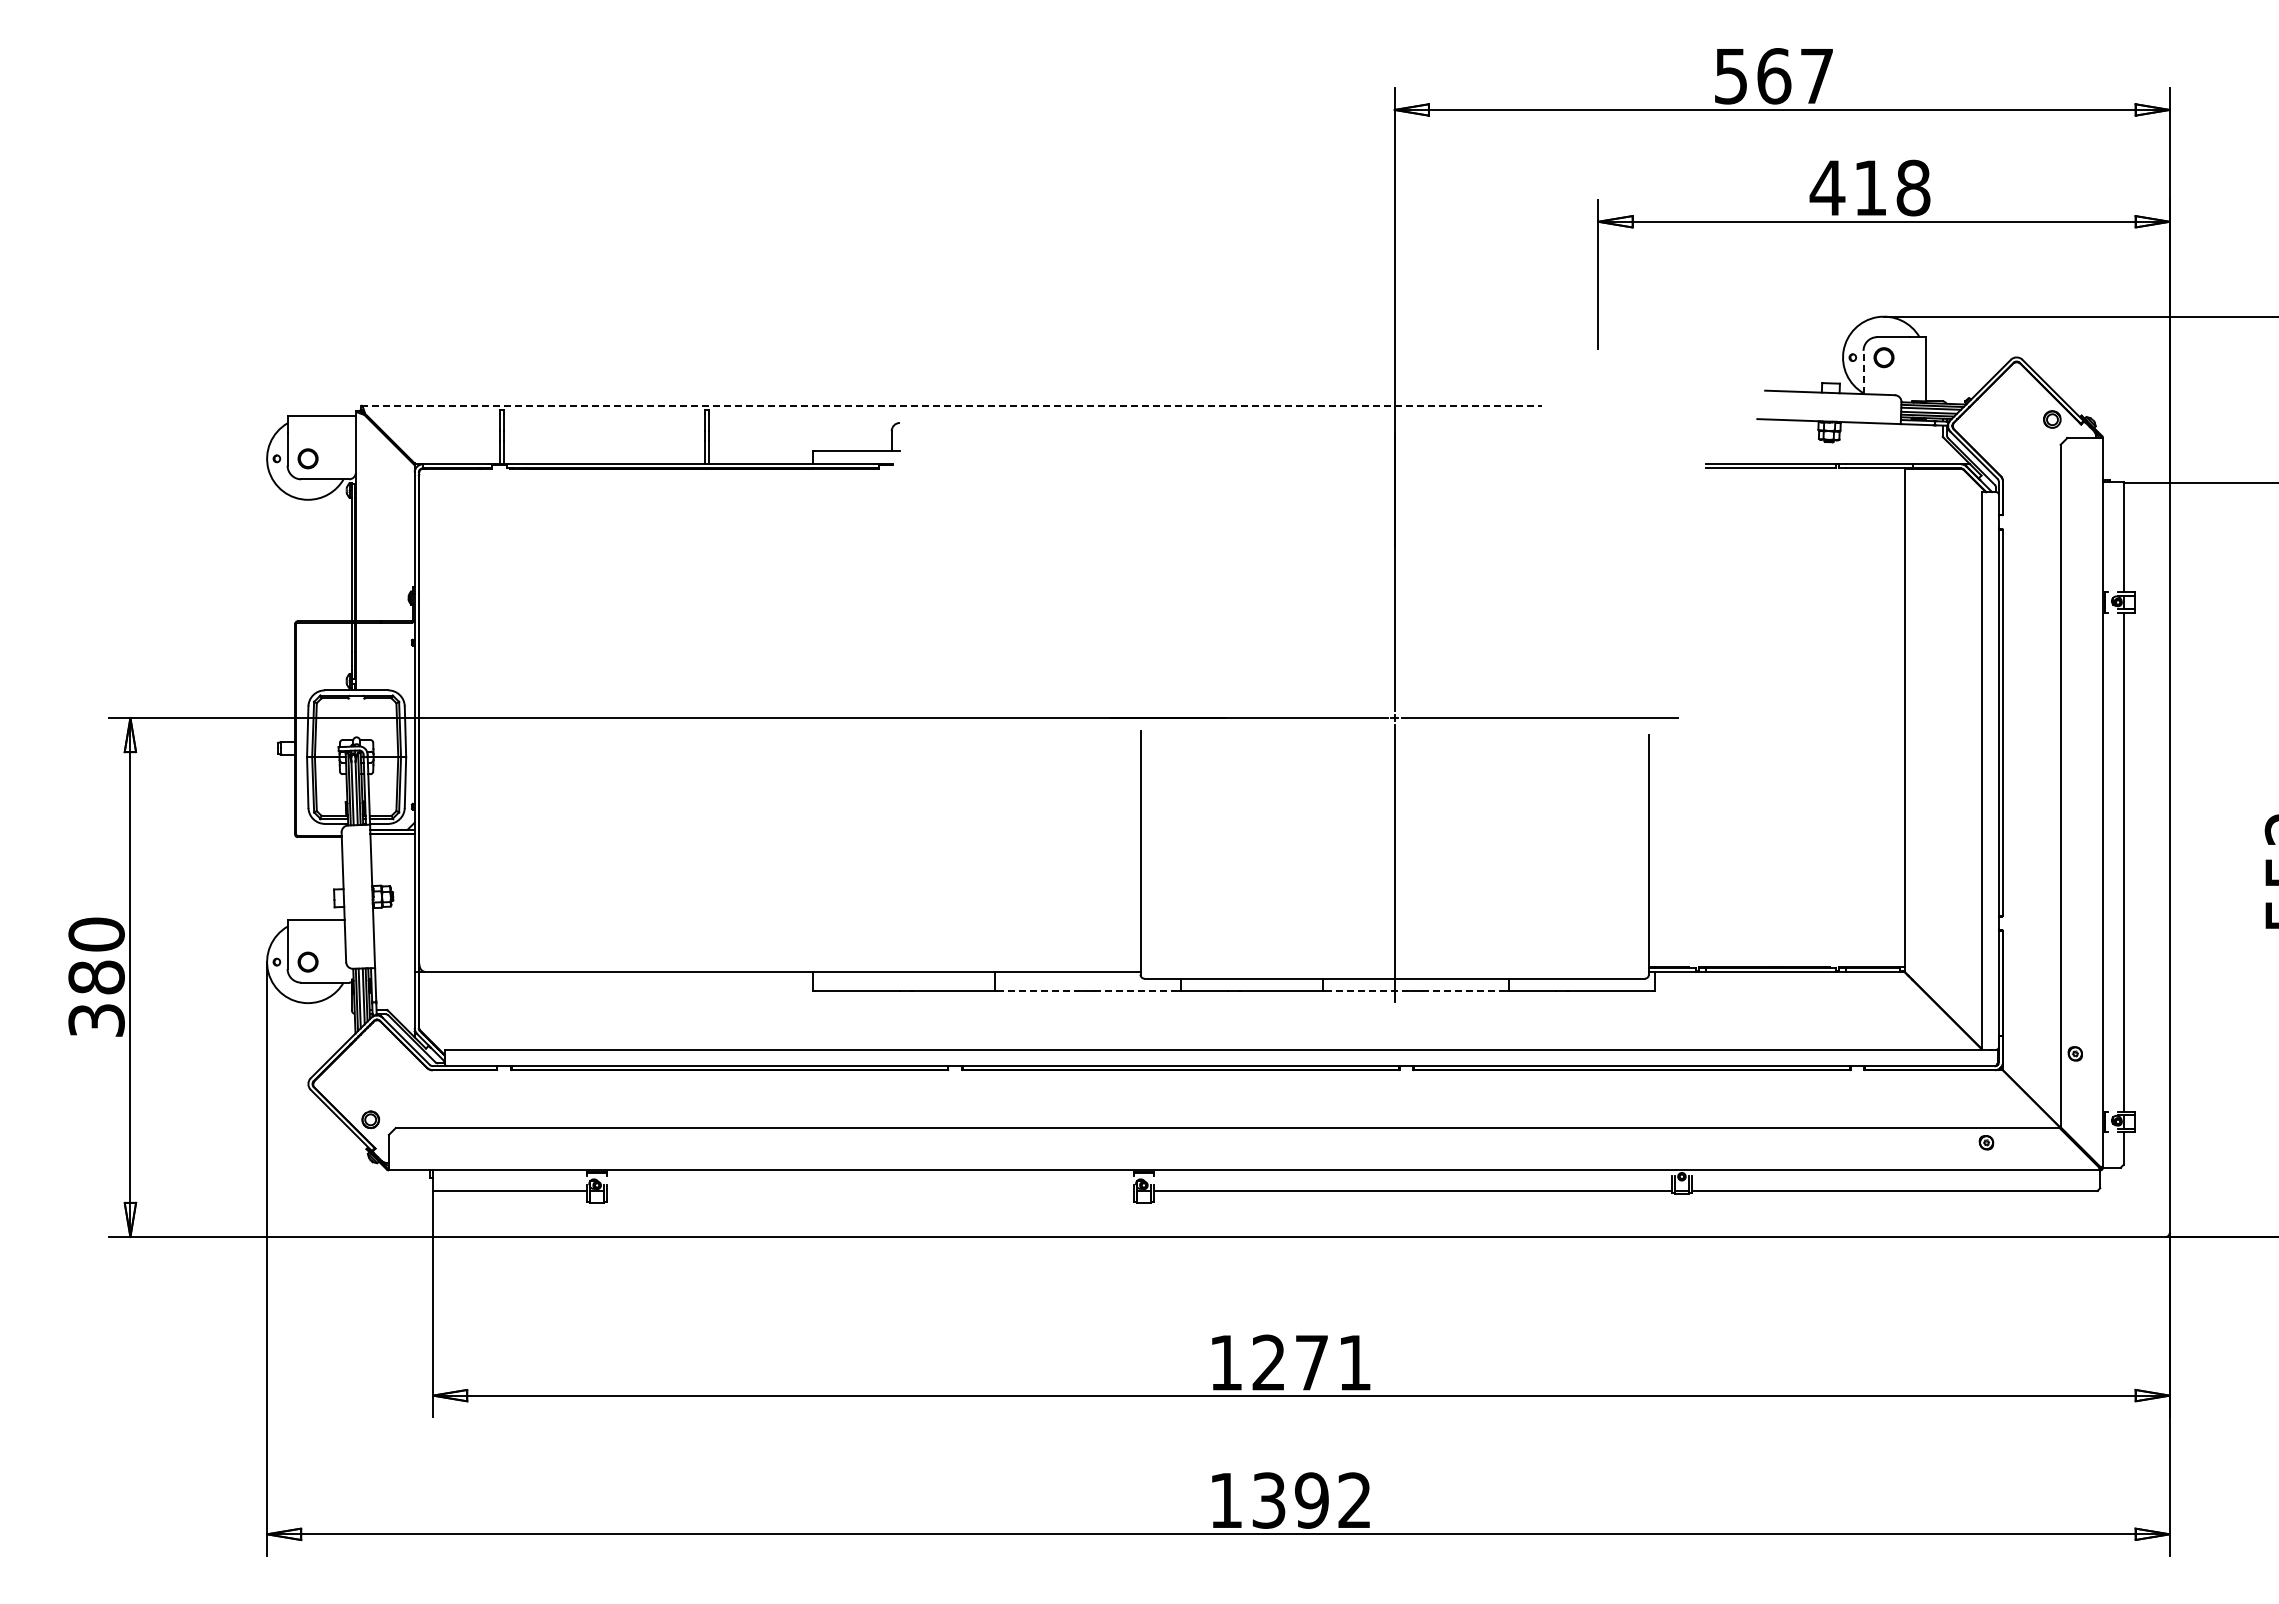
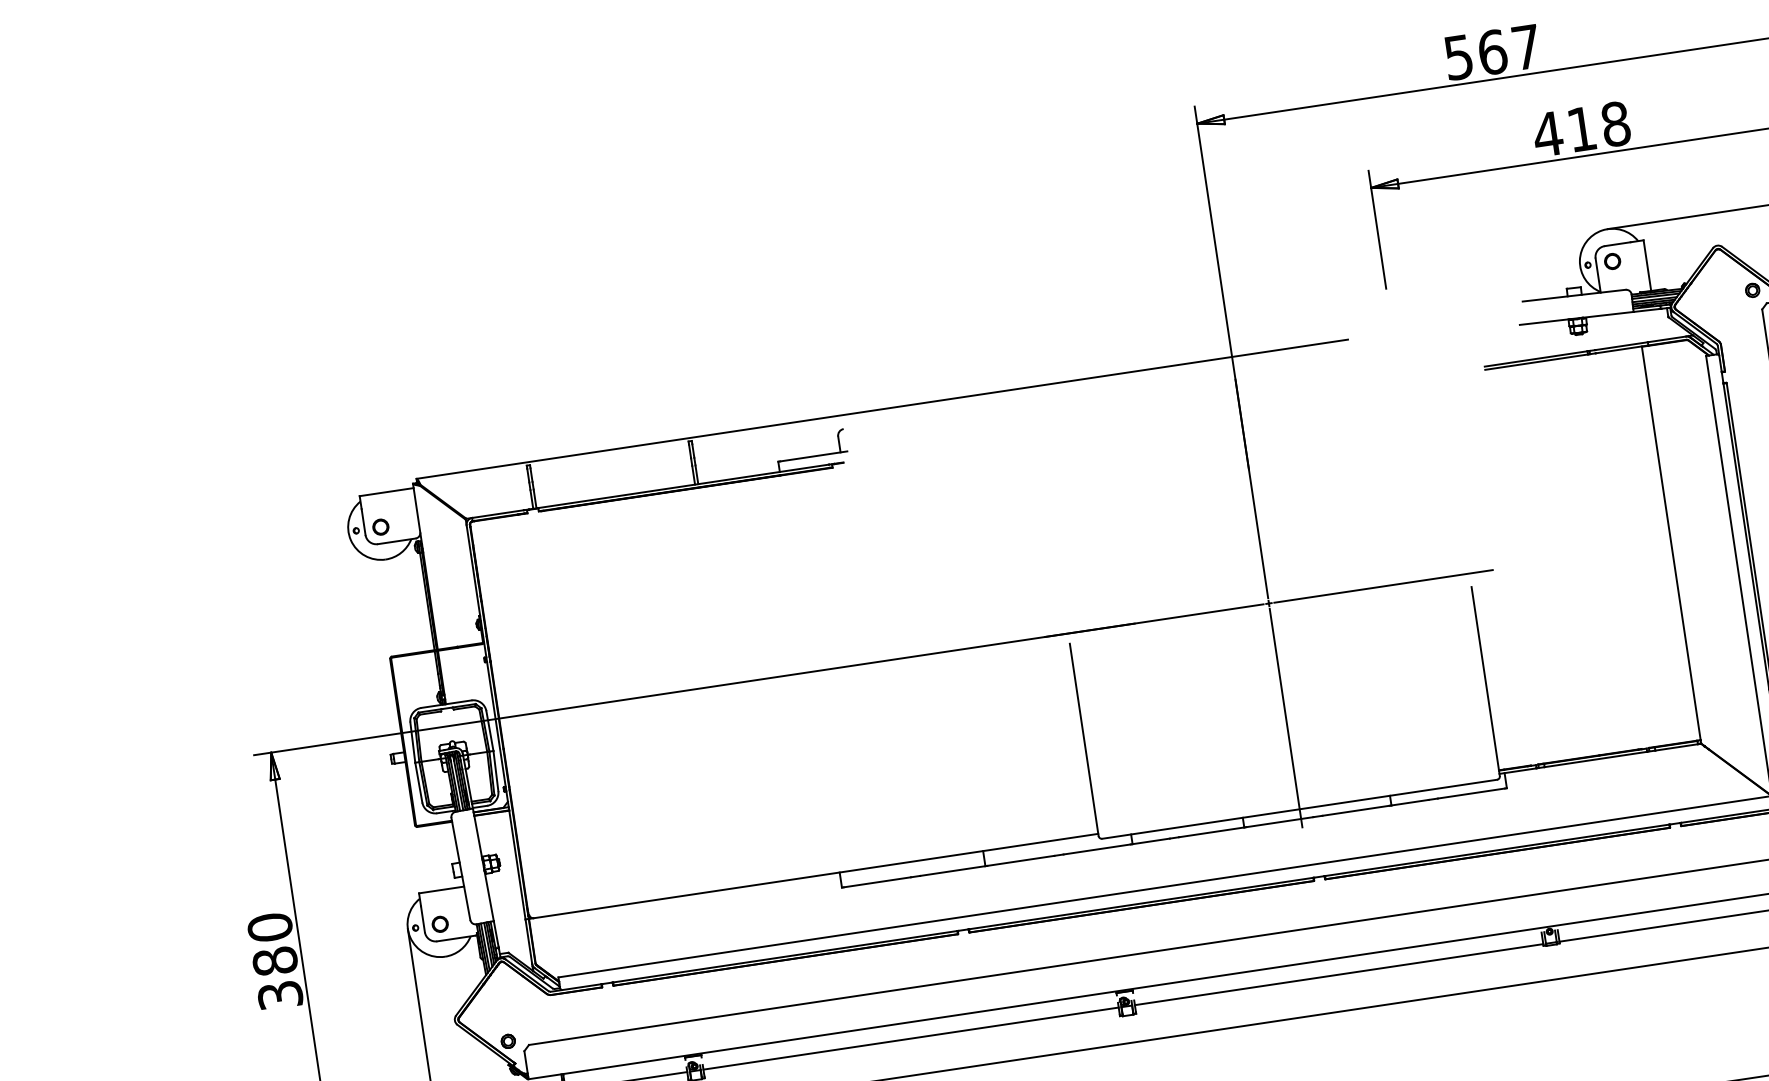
line: (1863, 372) -> (1598, 275), dashed -> solid
line: (951, 405) -> (882, 409), dashed -> solid
line: (1039, 991) -> (1020, 861), dashed -> solid
line: (1136, 991) -> (1097, 849), dashed -> solid
line: (1367, 991) -> (1279, 822), dashed -> solid
line: (1464, 991) -> (1356, 811), dashed -> solid
line: (870, 1190) -> (911, 1038), added

